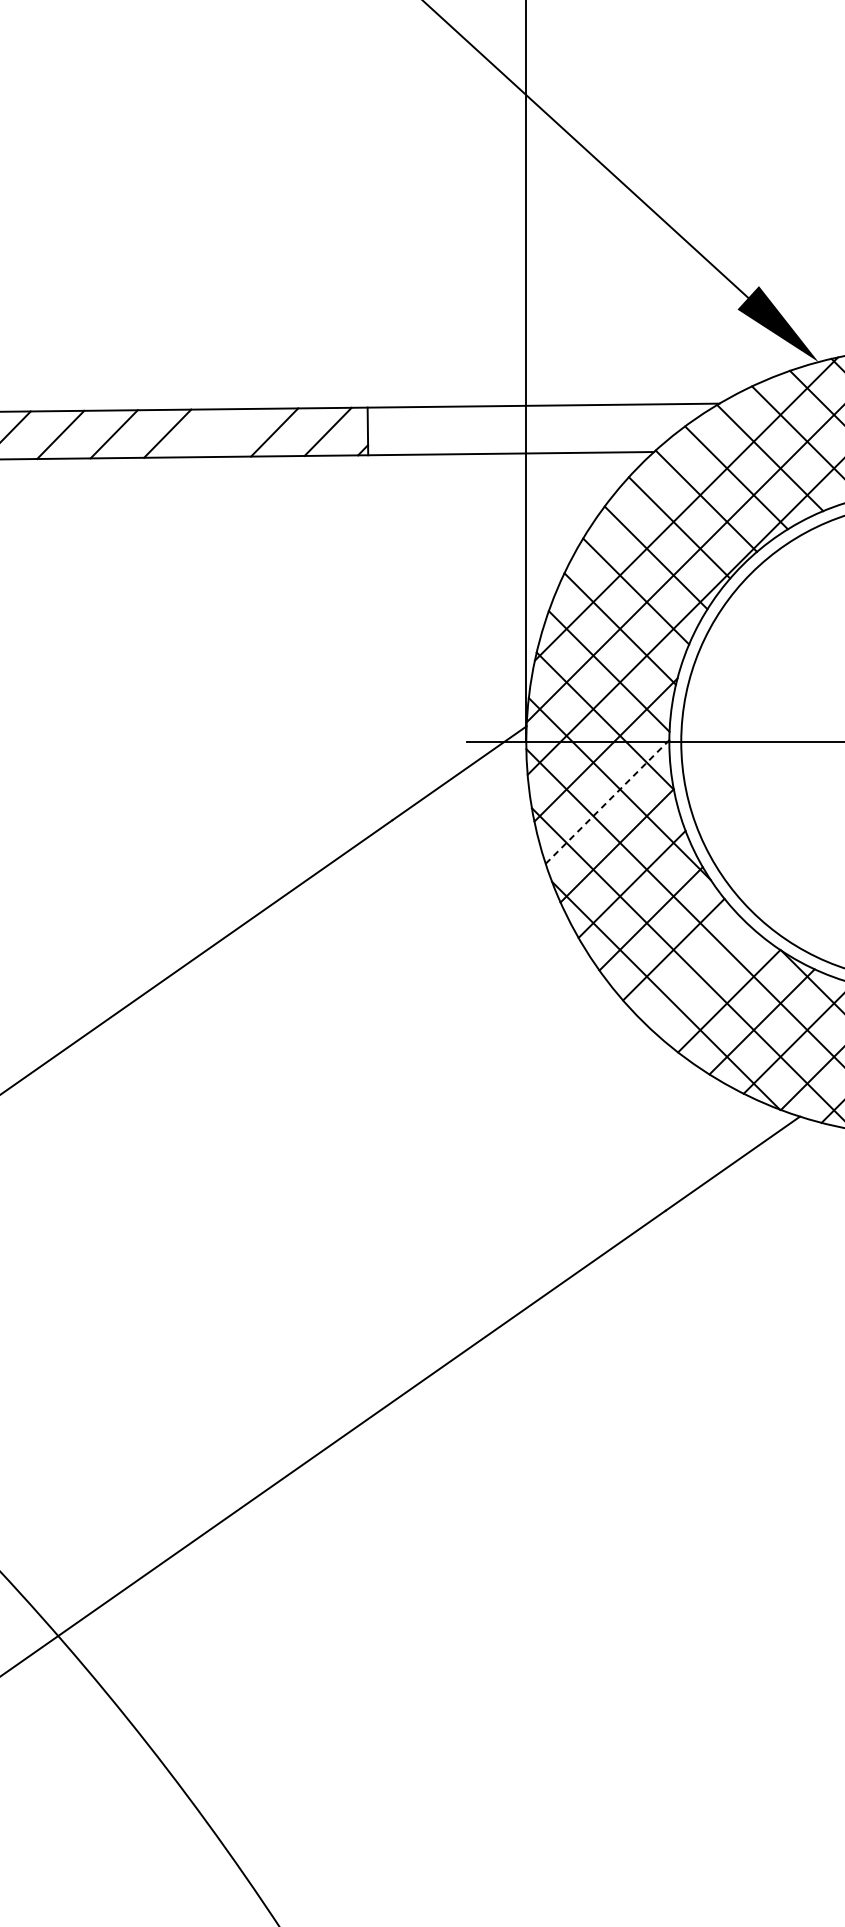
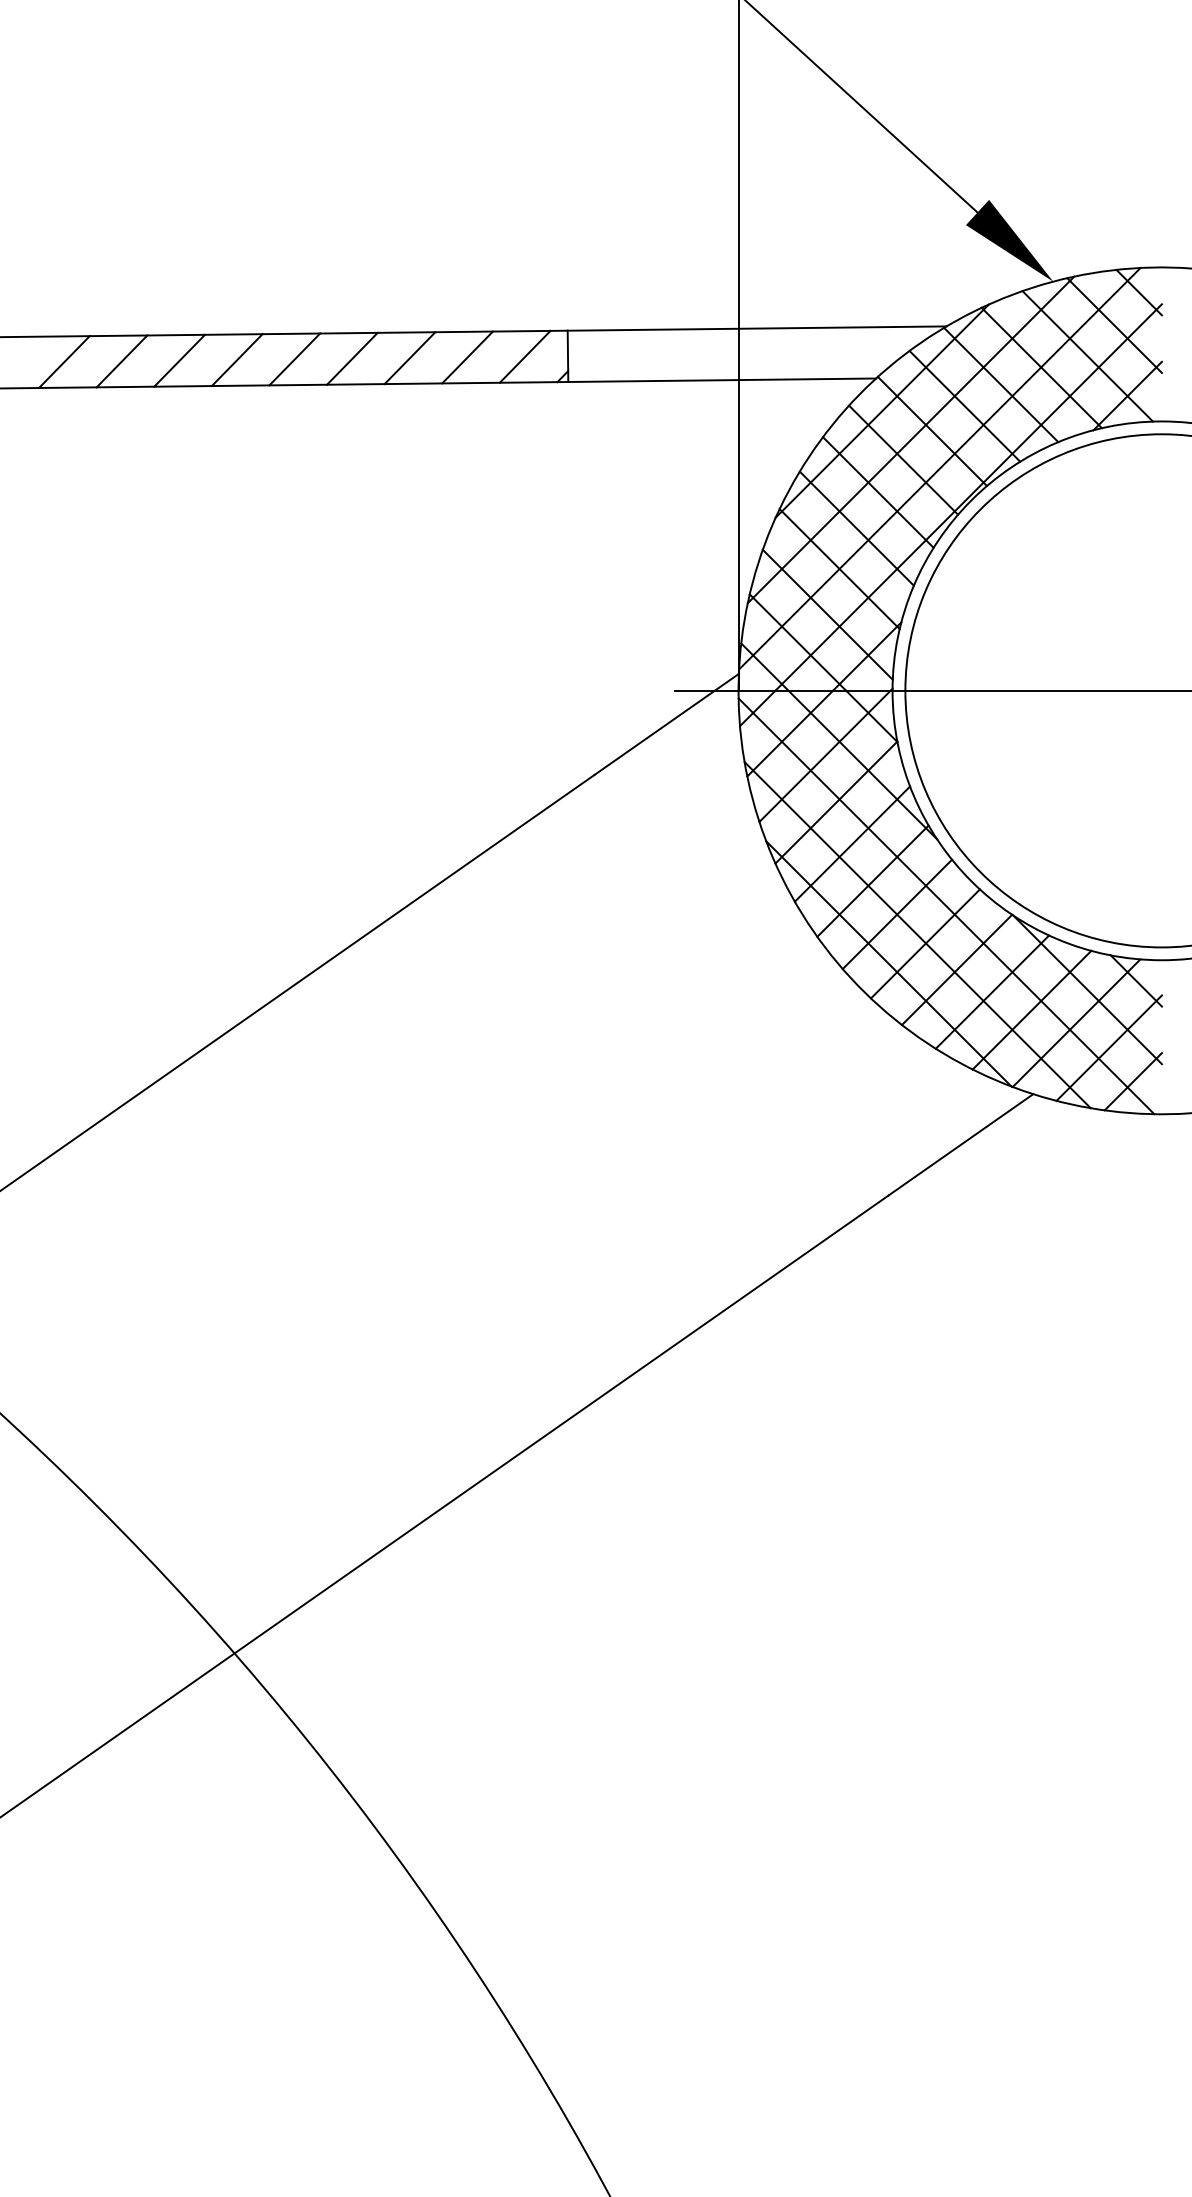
line: (220, 433) -> (409, 358), added
line: (659, 481) -> (881, 410), added
line: (606, 803) -> (824, 756), dashed -> solid
line: (699, 976) -> (925, 943), added

